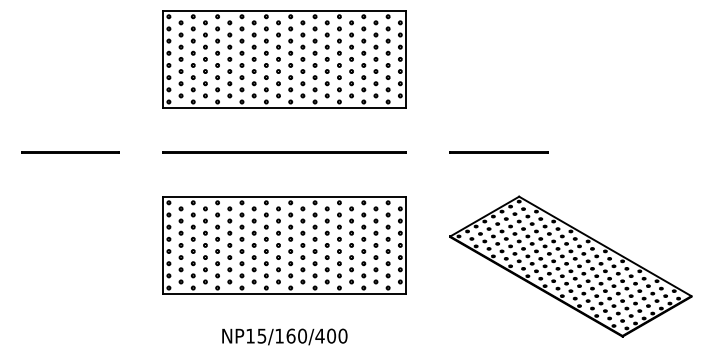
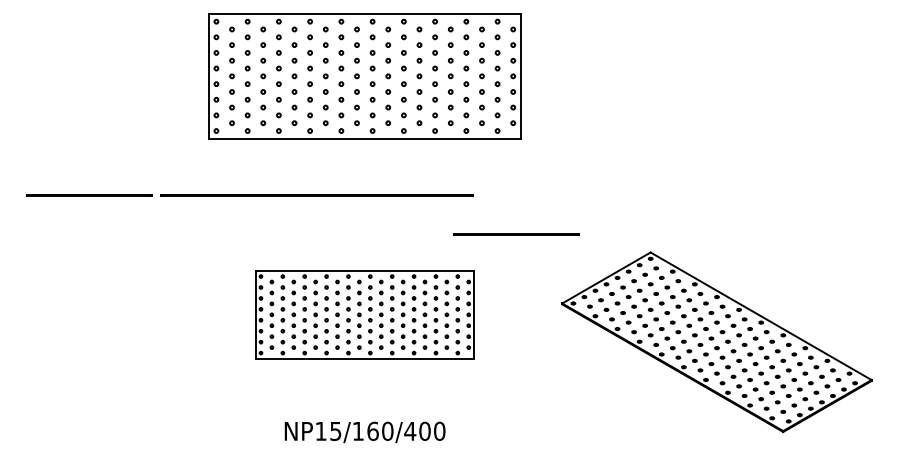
line: (284, 152) -> (316, 195), moved
line: (498, 152) -> (516, 234), moved
part: (284, 245) -> (364, 314), size x0.7
part: (570, 266) -> (716, 342), moved

